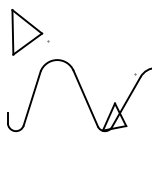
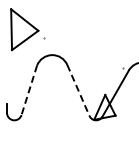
line: (32, 98) -> (29, 90), solid -> dashed
line: (85, 98) -> (78, 90), solid -> dashed

